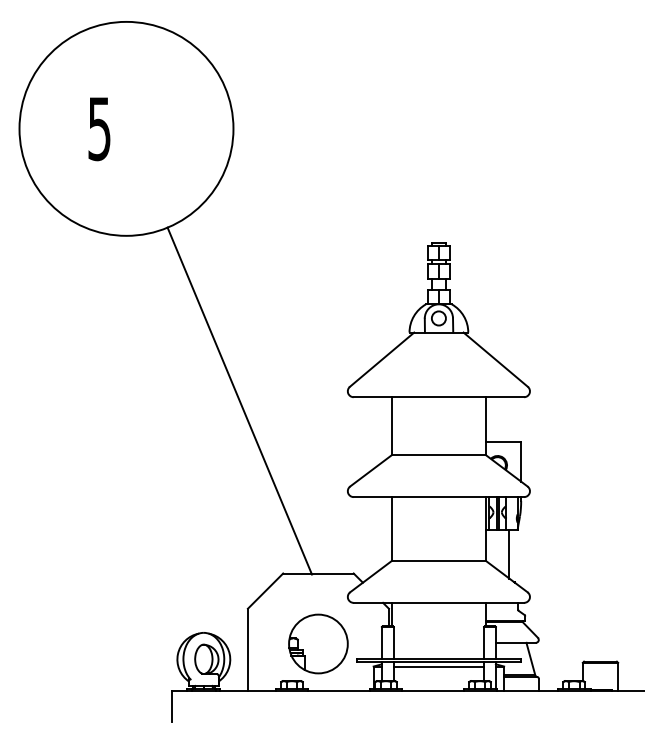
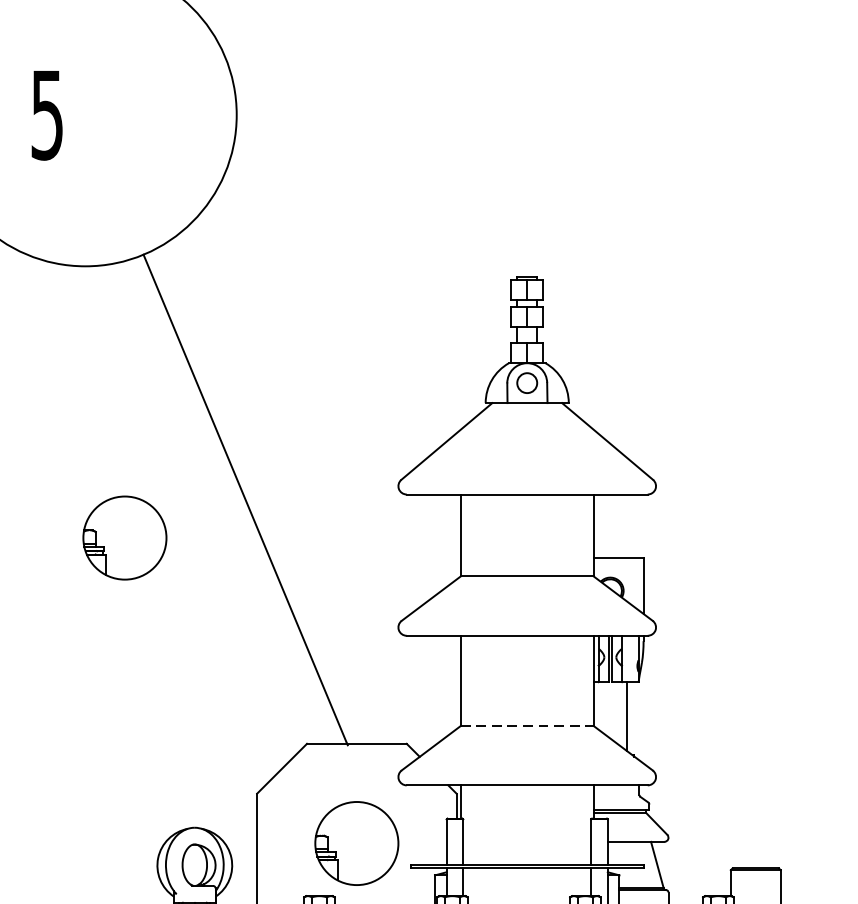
part: (154, 427) -> (125, 537), added
line: (439, 560) -> (528, 725), solid -> dashed
line: (438, 666) -> (526, 875), removed

